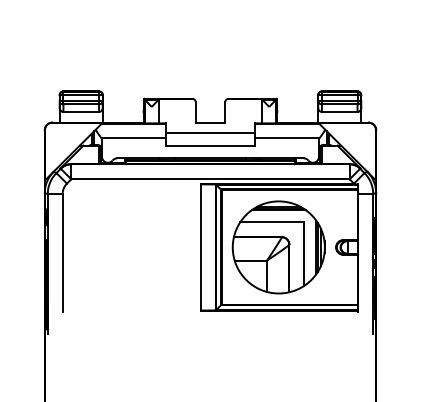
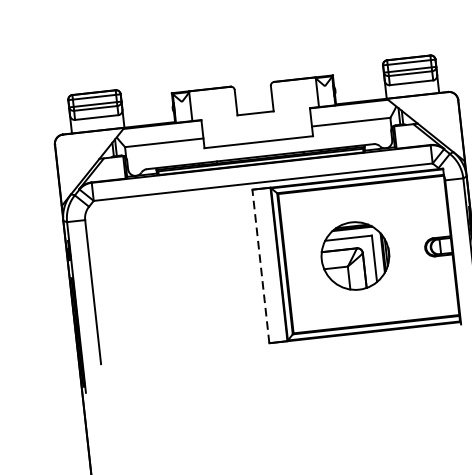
line: (210, 133) -> (257, 126), removed
line: (201, 246) -> (261, 265), solid -> dashed
part: (278, 247) -> (355, 256), size x0.6

